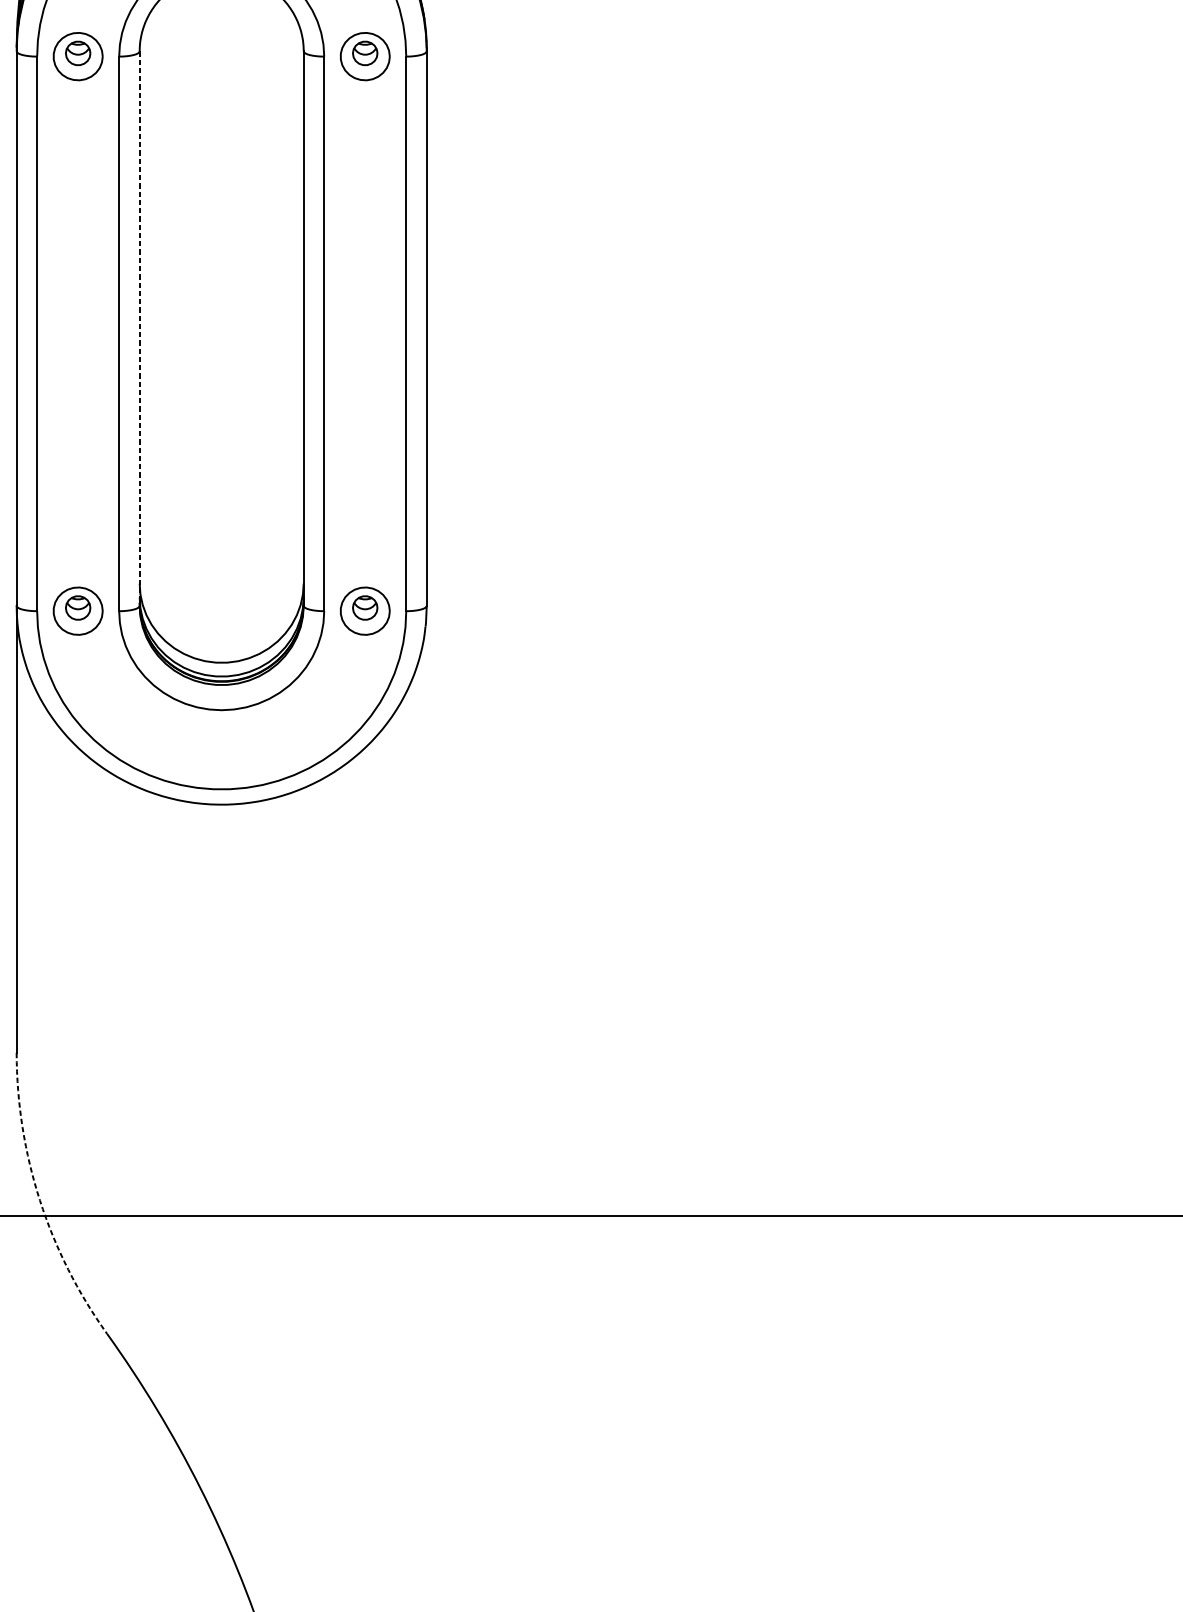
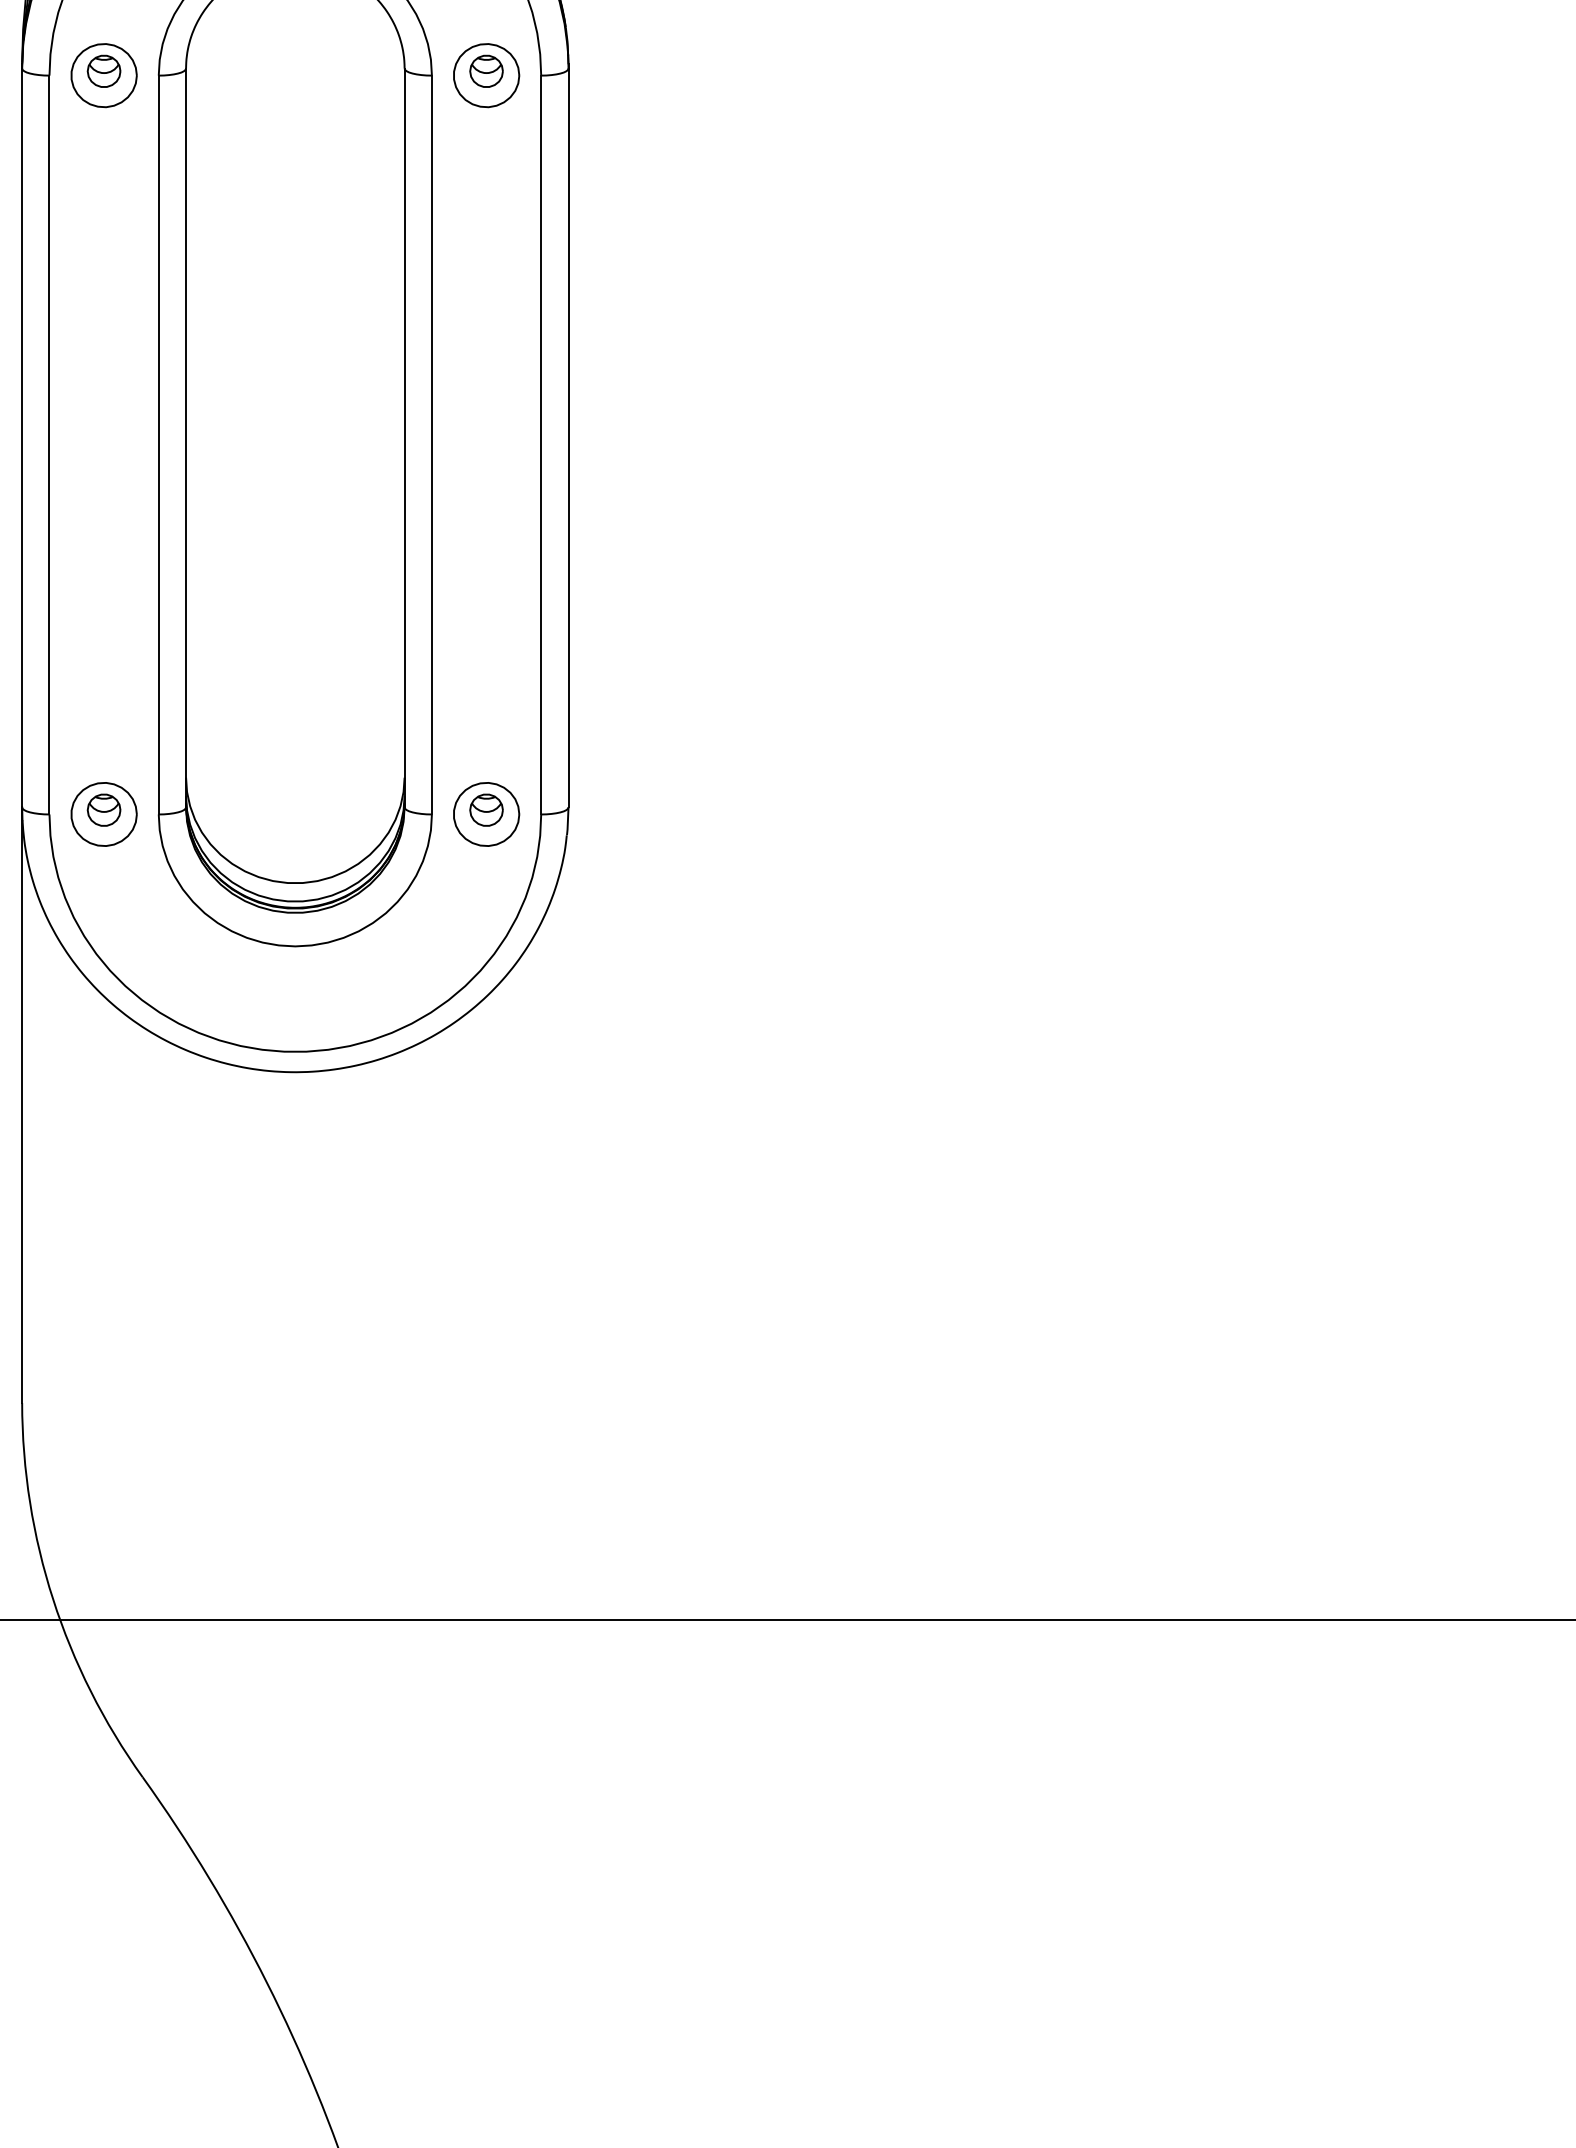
line: (140, 328) -> (186, 438), dashed -> solid
arc: (40, 1200) -> (53, 1599), dashed -> solid

